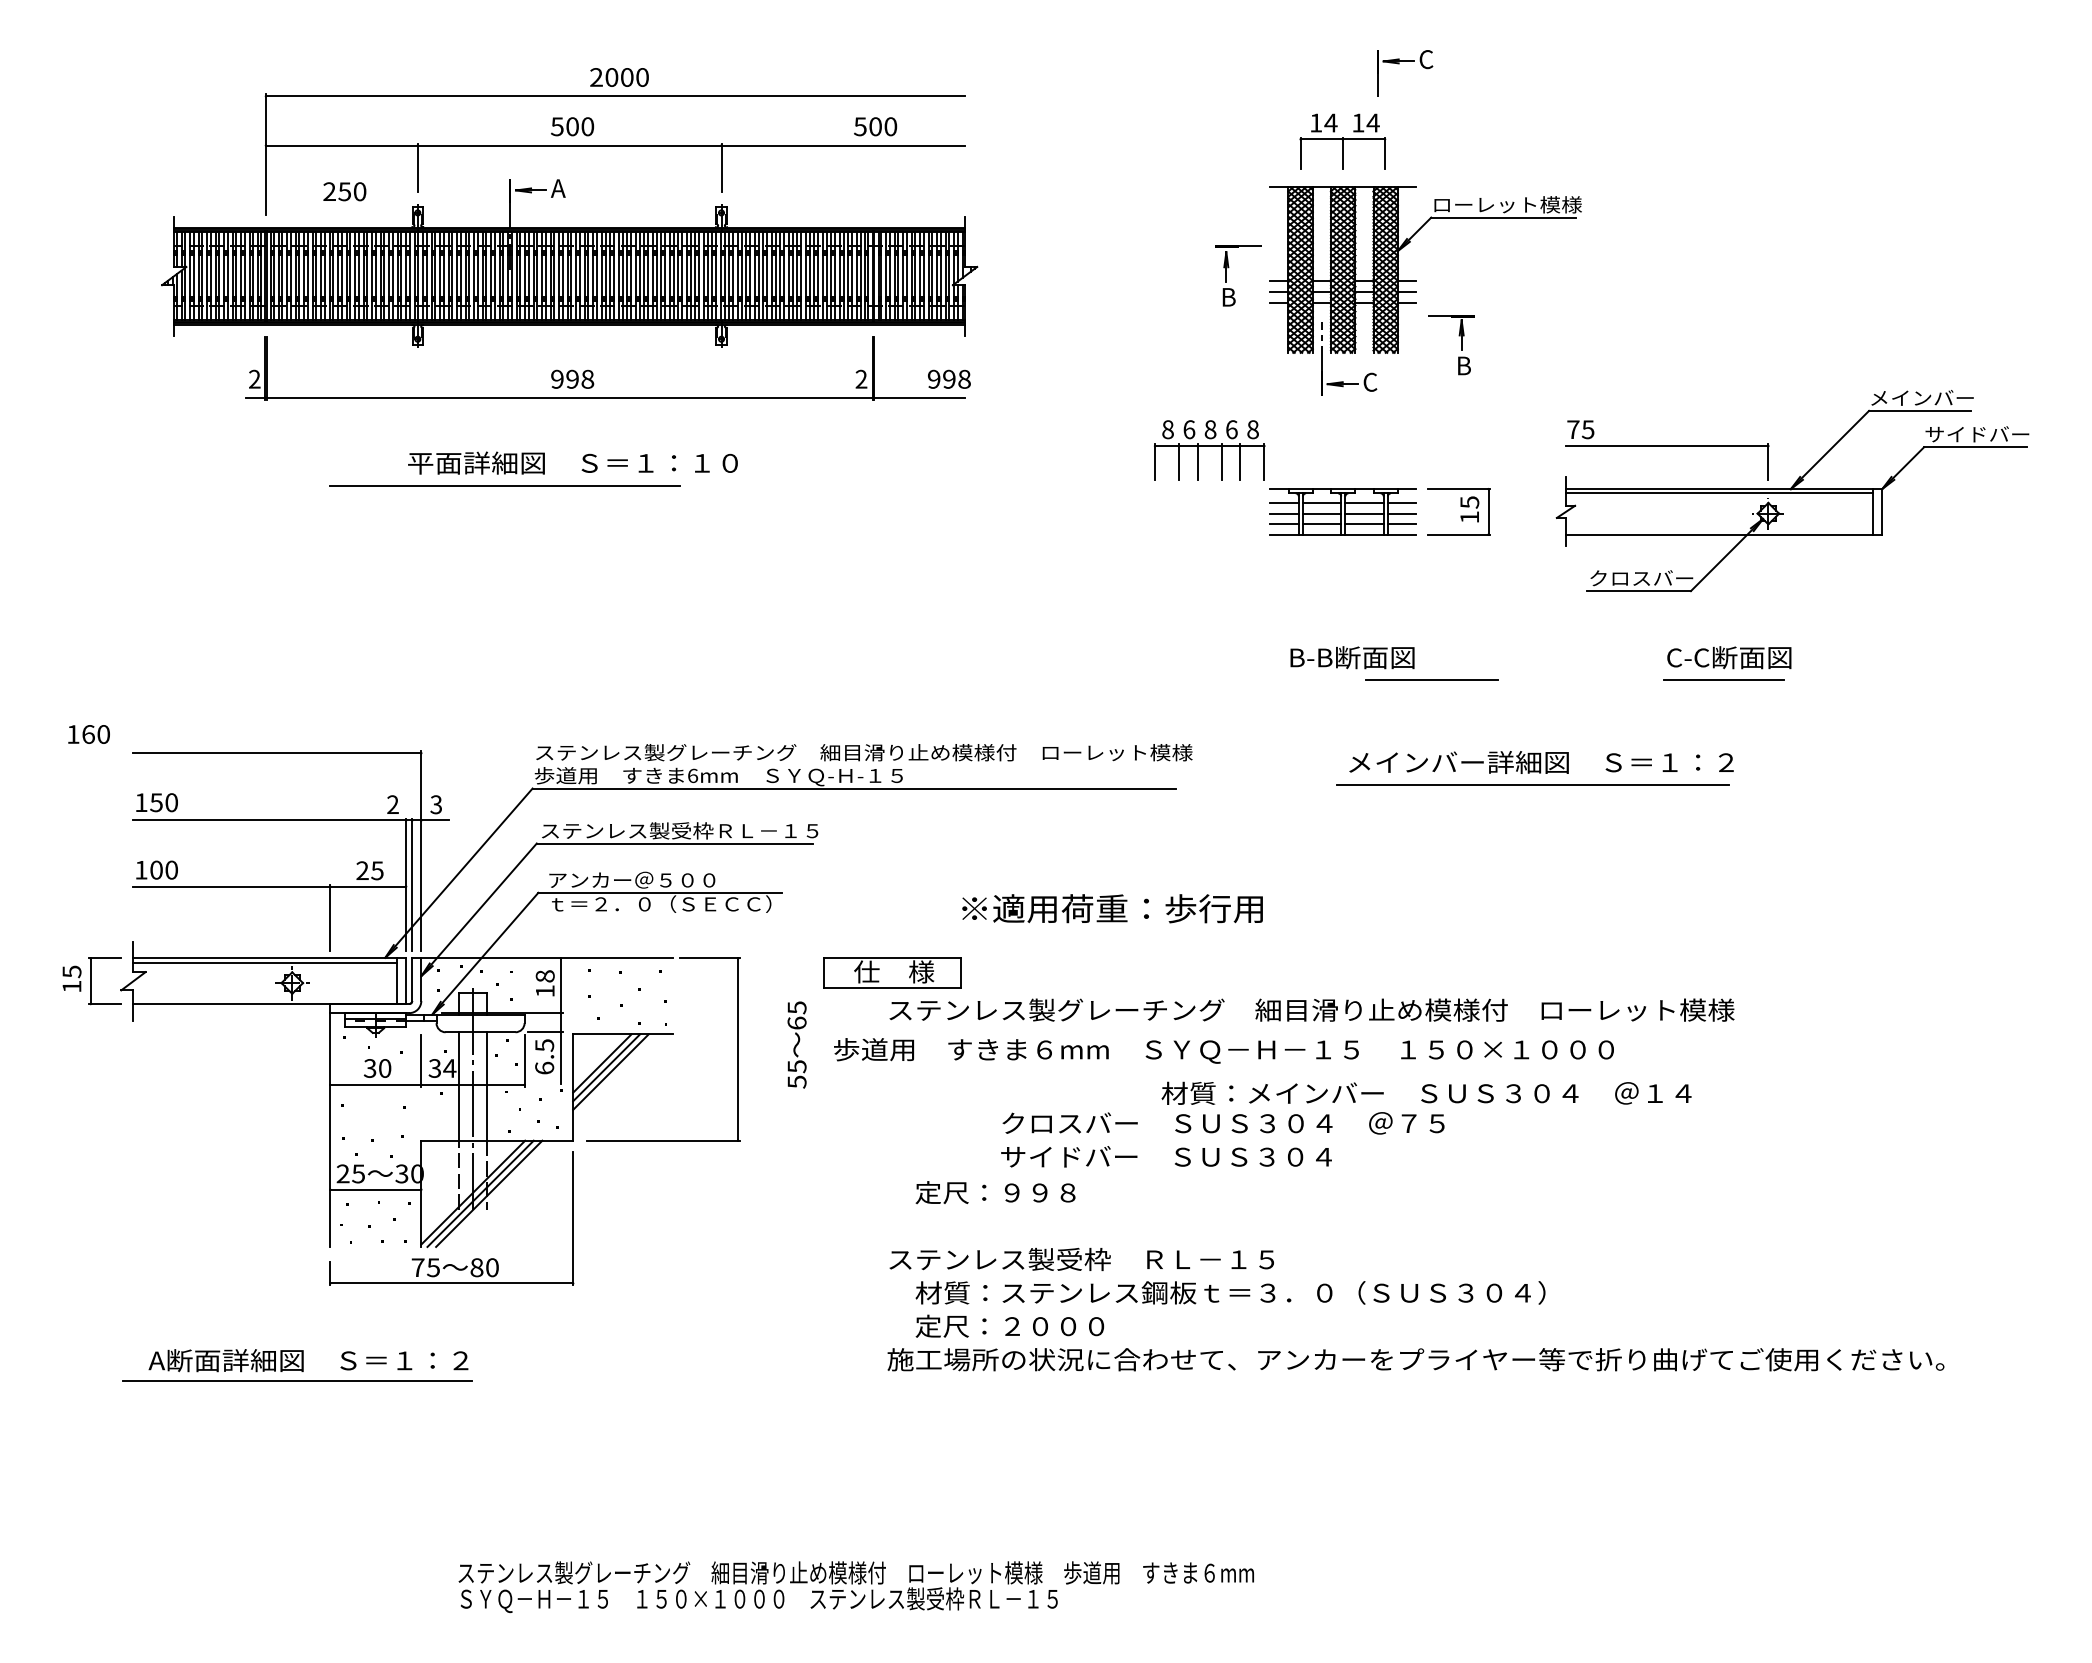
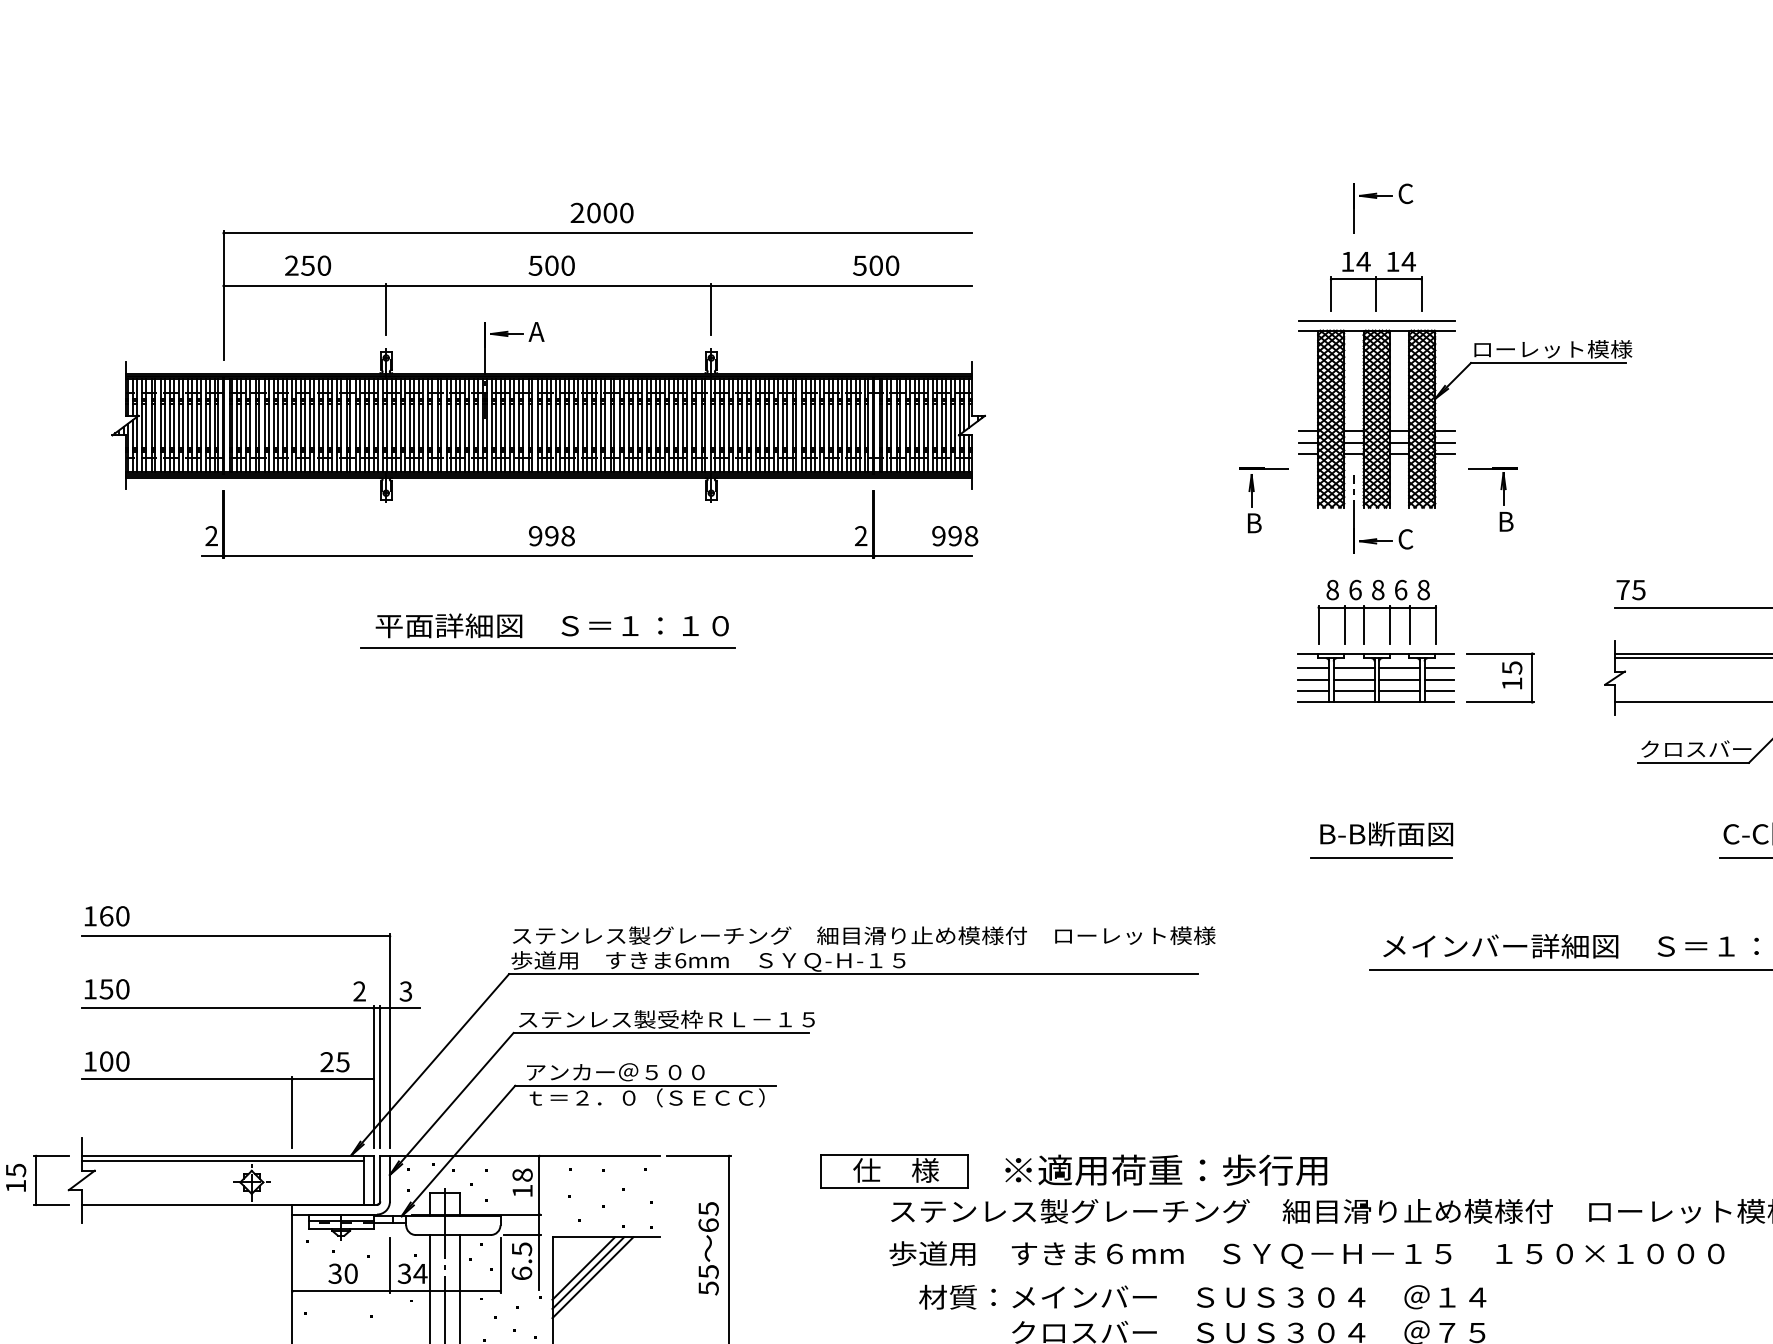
part: (1399, 64) -> (1377, 199), moved
line: (1343, 178) -> (1377, 321), added
text: (344, 191) -> (307, 265), moved
part: (1226, 275) -> (1251, 499), moved
part: (1209, 450) -> (1377, 612), moved
line: (504, 485) -> (547, 647), moved
line: (1431, 679) -> (1381, 857), moved
text: (88, 734) -> (106, 916), moved
text: (1112, 908) -> (1166, 1169), moved
text: (796, 1044) -> (708, 1248), moved
text: (1223, 1050) -> (1306, 1254), moved
text: (1426, 1092) -> (1202, 1296), moved

